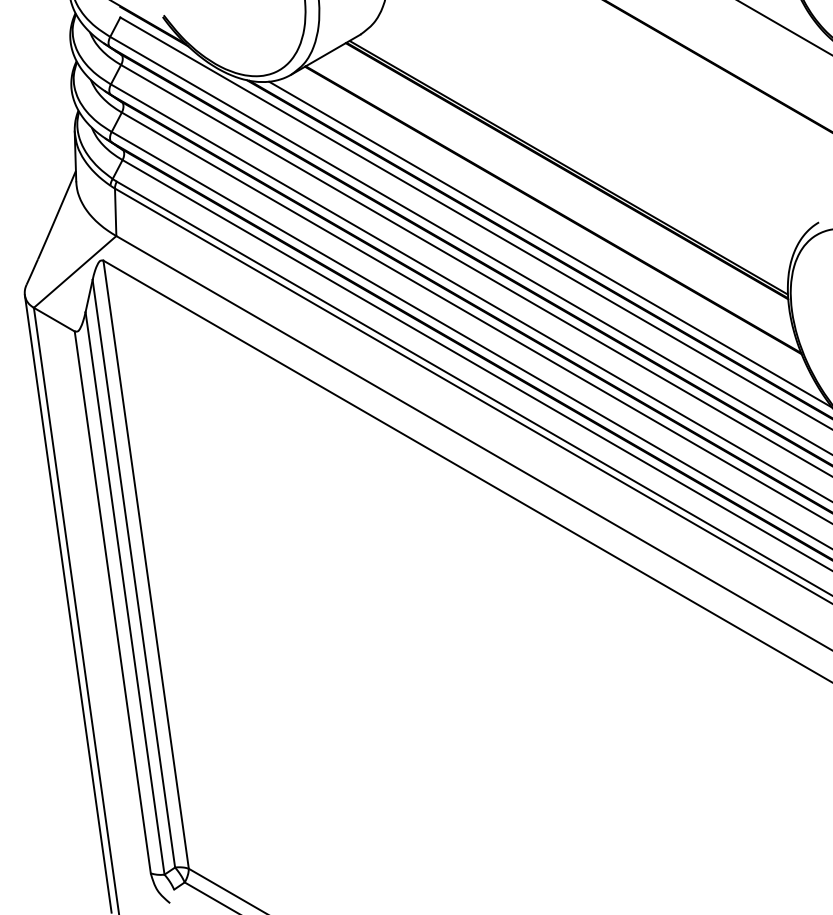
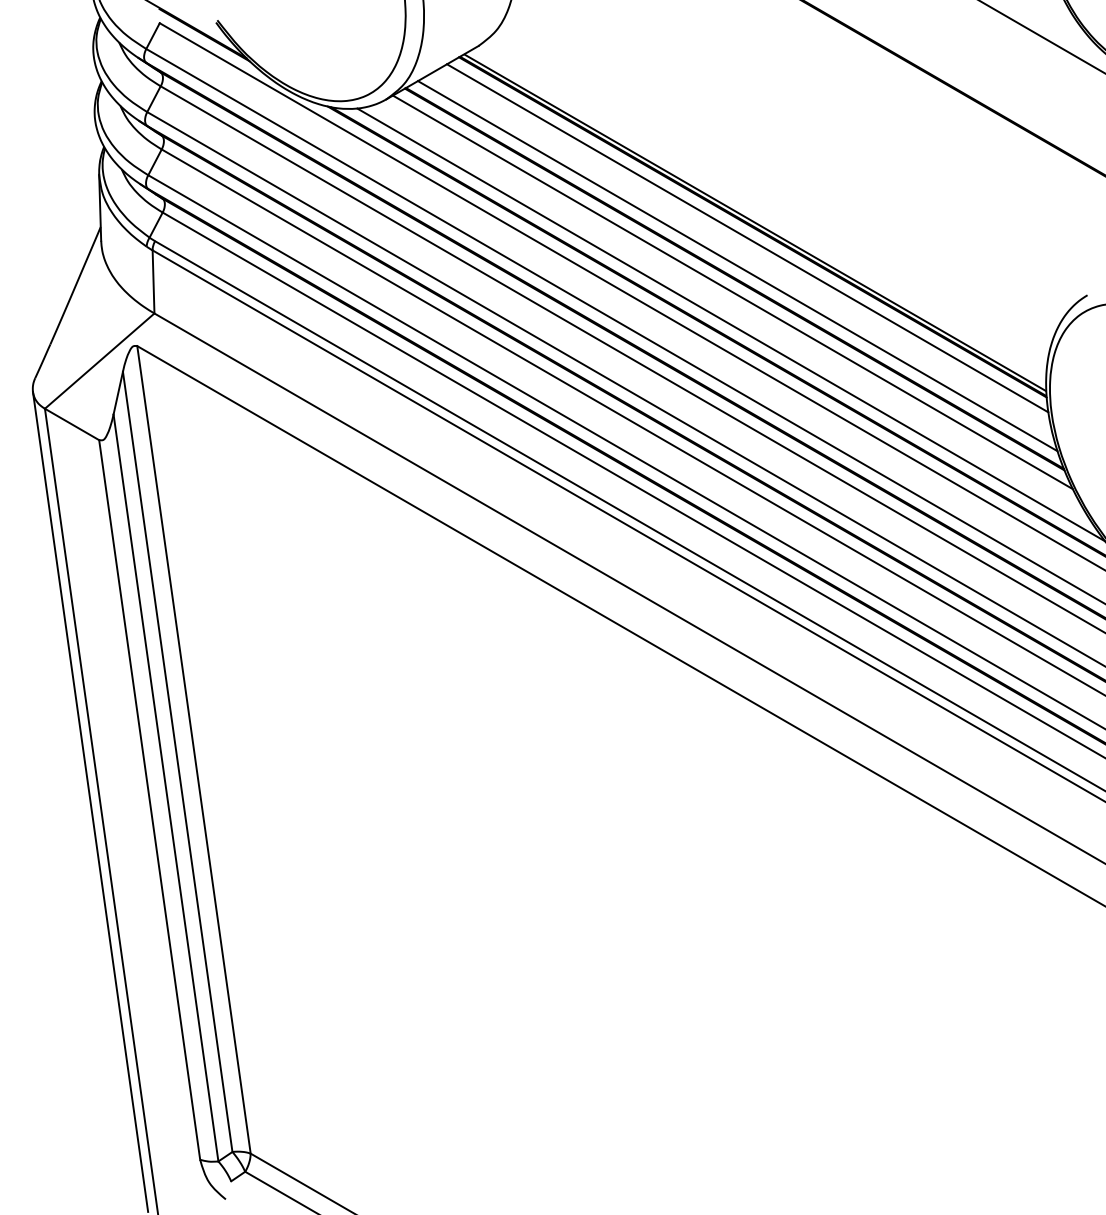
line: (562, 179) -> (746, 238), added
line: (555, 200) -> (737, 266), added
line: (551, 220) -> (732, 292), added

